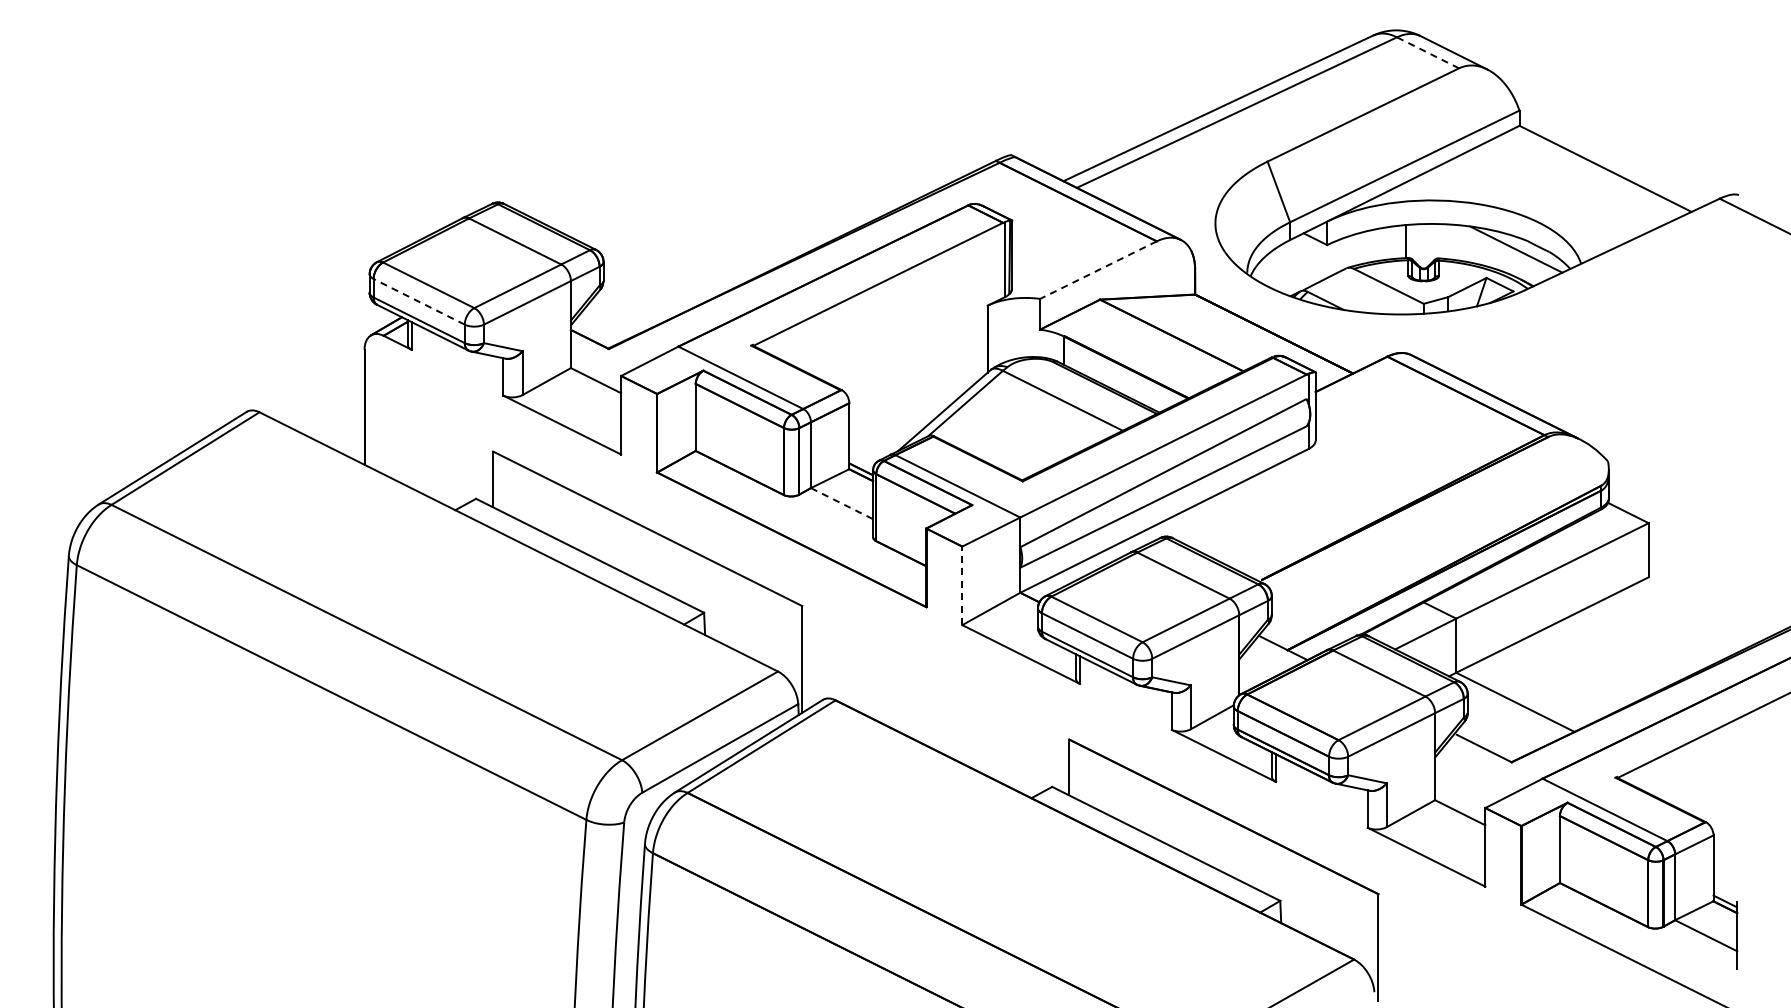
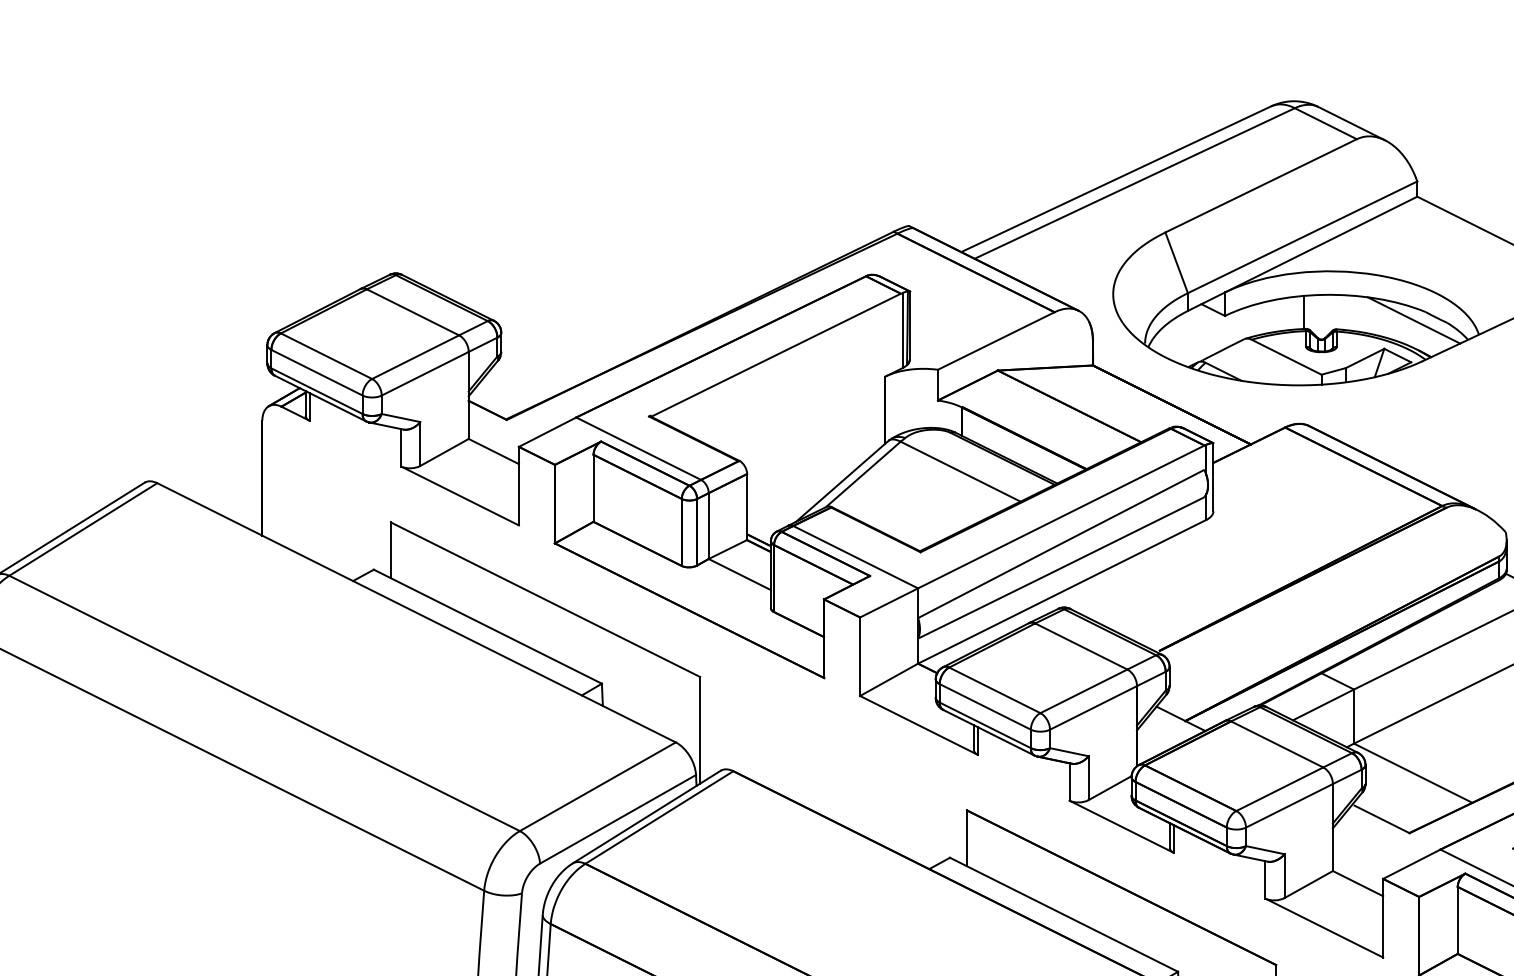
line: (1428, 52) -> (1326, 123), dashed -> solid
line: (1098, 270) -> (996, 341), dashed -> solid
line: (419, 301) -> (317, 372), dashed -> solid
line: (842, 503) -> (740, 574), dashed -> solid
line: (962, 585) -> (860, 656), dashed -> solid

